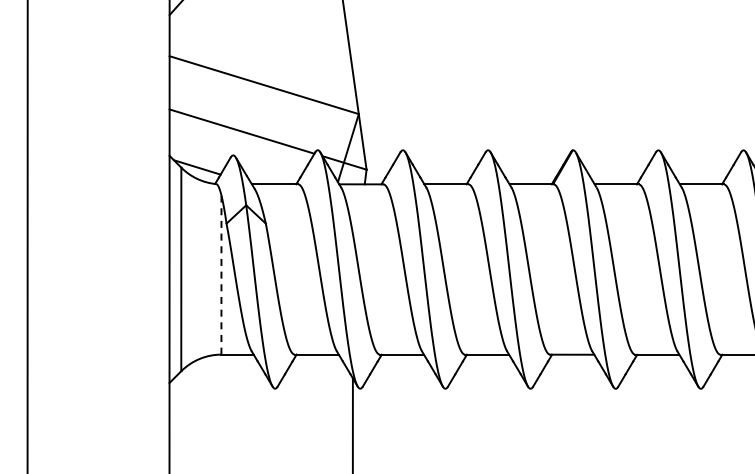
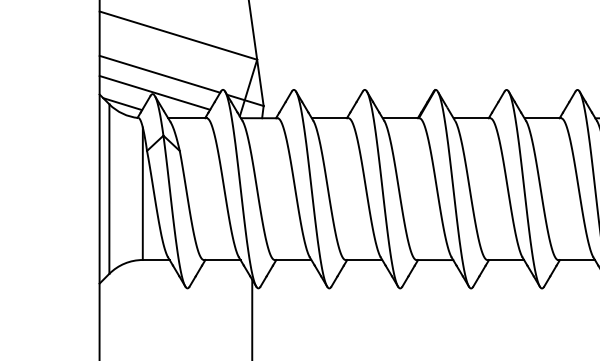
line: (235, 153) -> (154, 92), added
line: (221, 275) -> (142, 194), dashed -> solid

